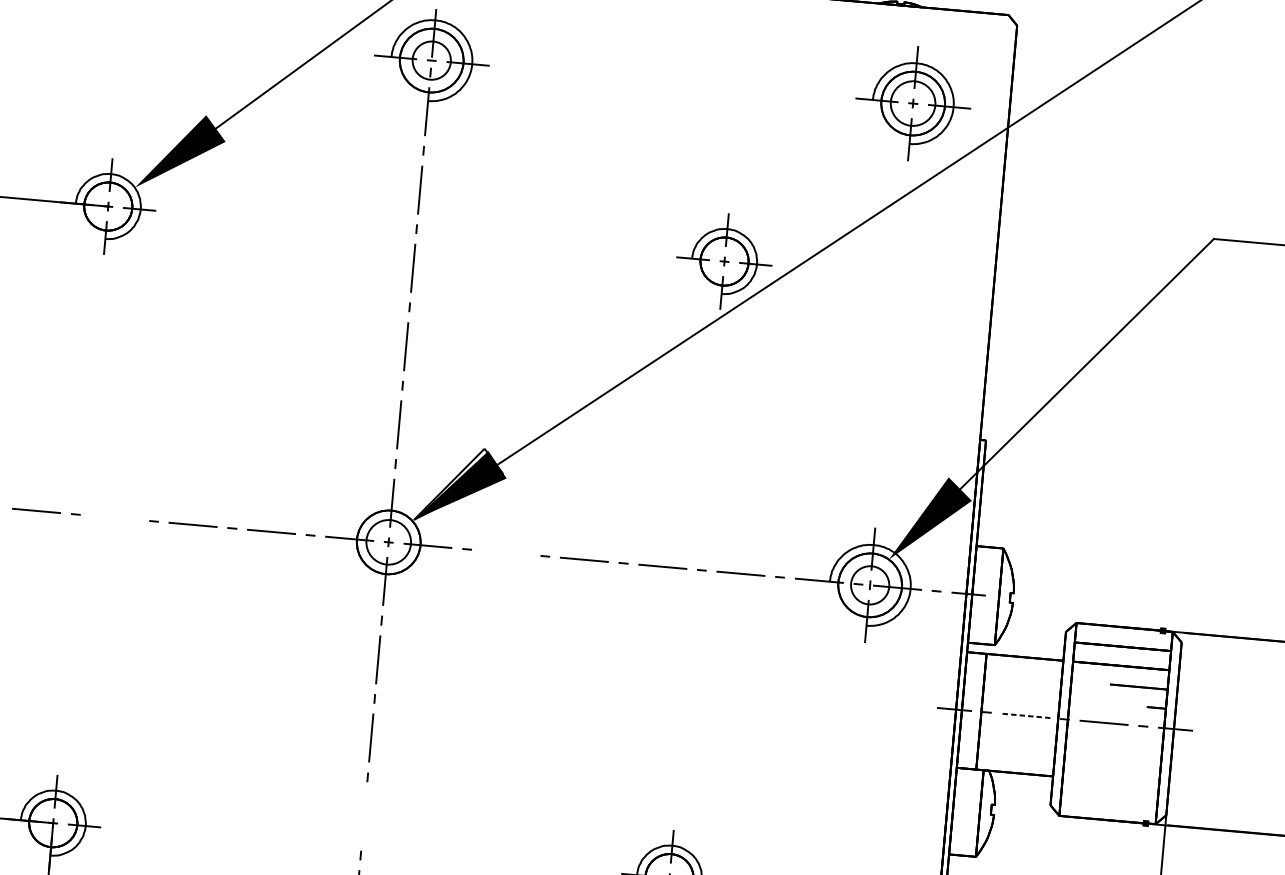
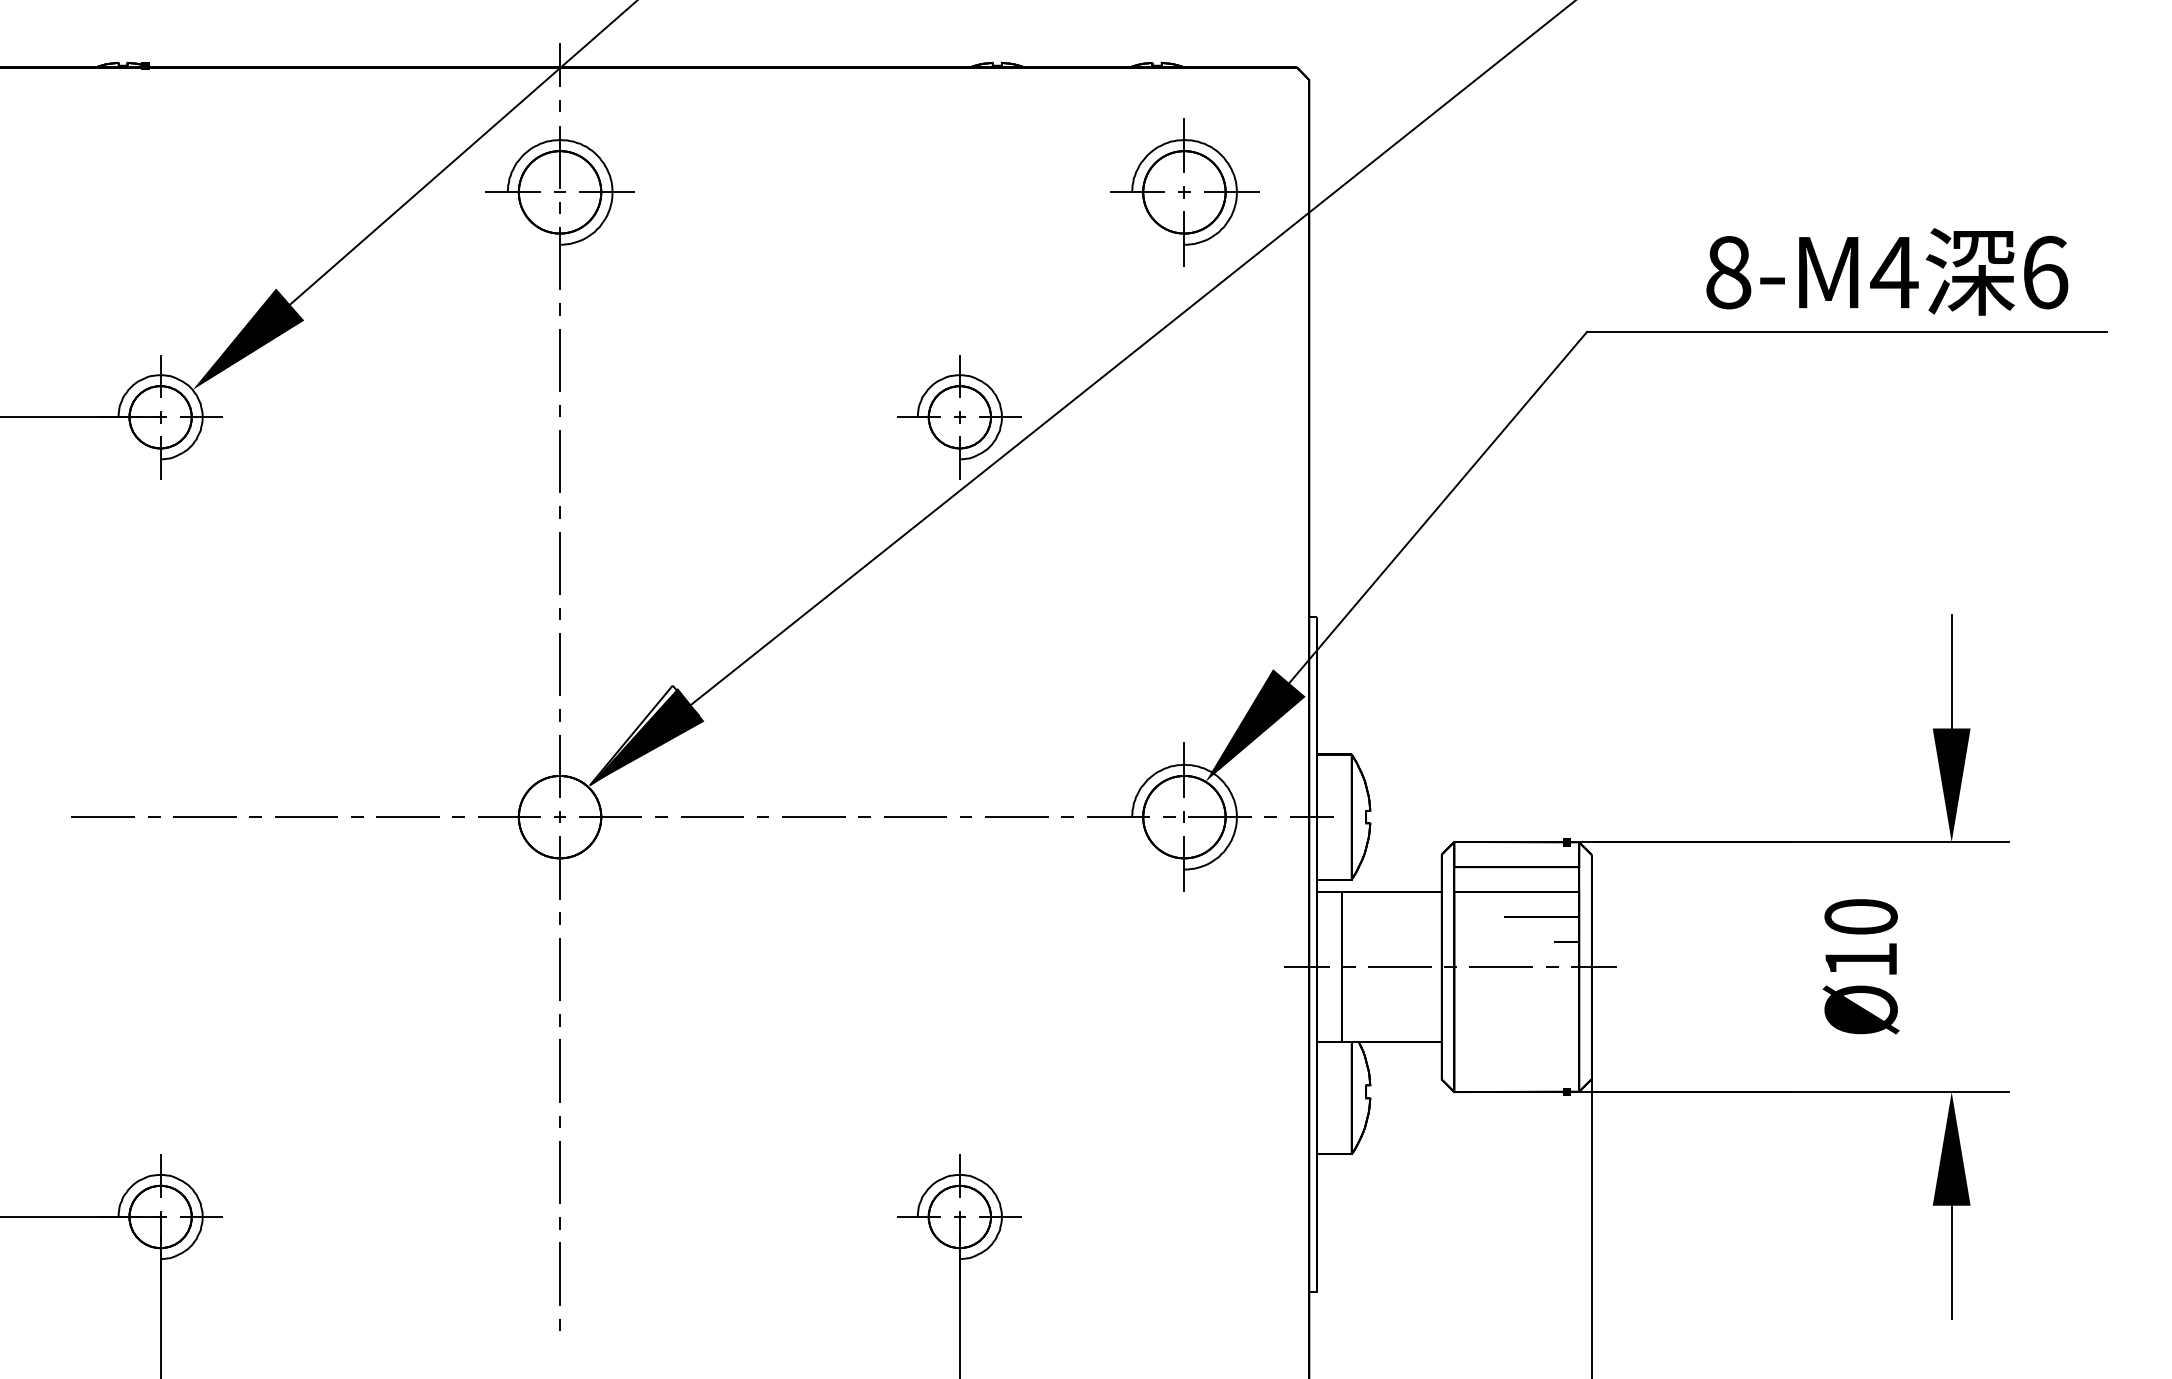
circle: (431, 60) -> (559, 192), size x1.67
circle: (913, 103) -> (1184, 192), size x1.43
line: (114, 517) -> (204, 816), added
circle: (388, 541) -> (559, 816), size x1.43
line: (506, 552) -> (712, 816), added
circle: (870, 584) -> (1184, 816), size x1.67
line: (1025, 716) -> (1399, 967), dashed -> solid
line: (363, 816) -> (559, 1172), added

